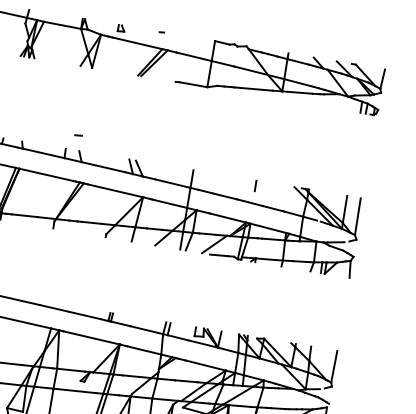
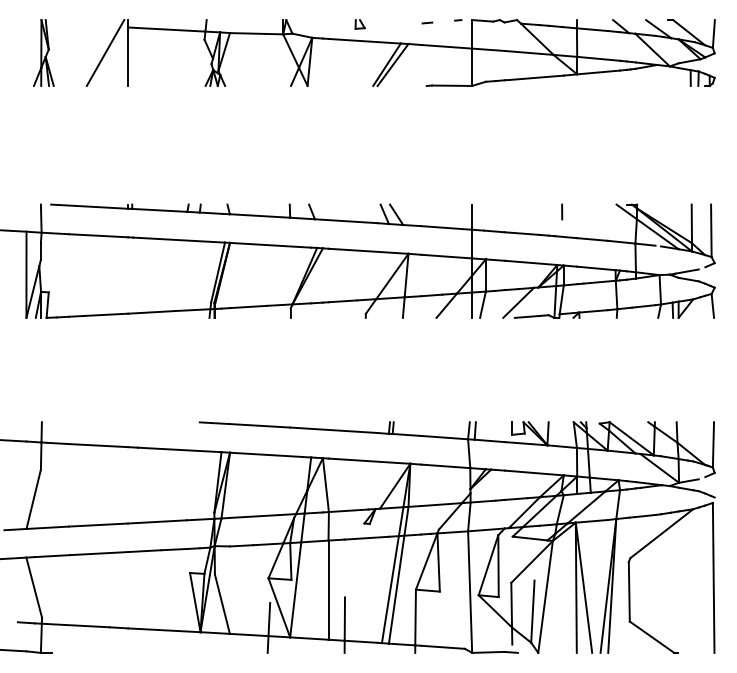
part: (120, 28) -> (359, 24), moved
line: (162, 32) -> (458, 20), moved
line: (78, 135) -> (427, 22), moved

